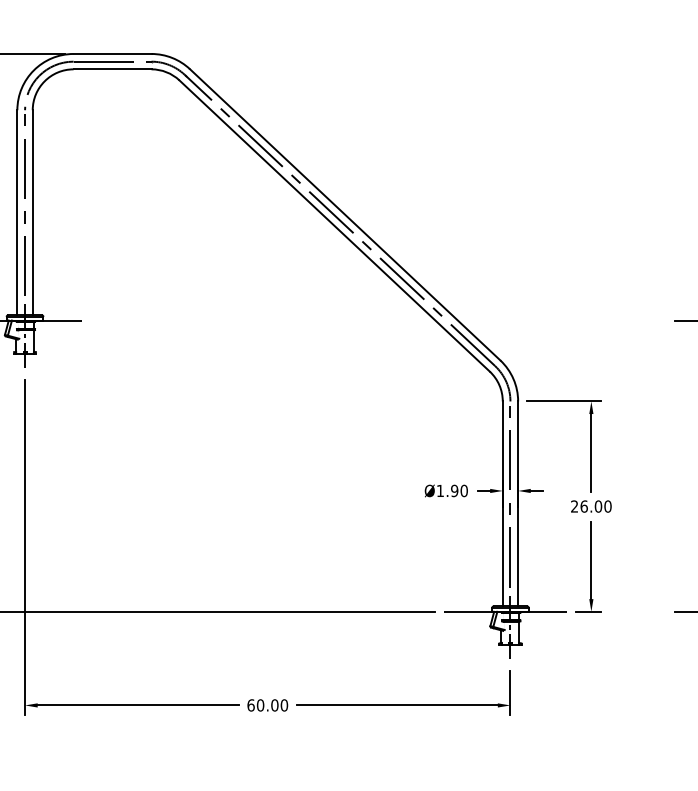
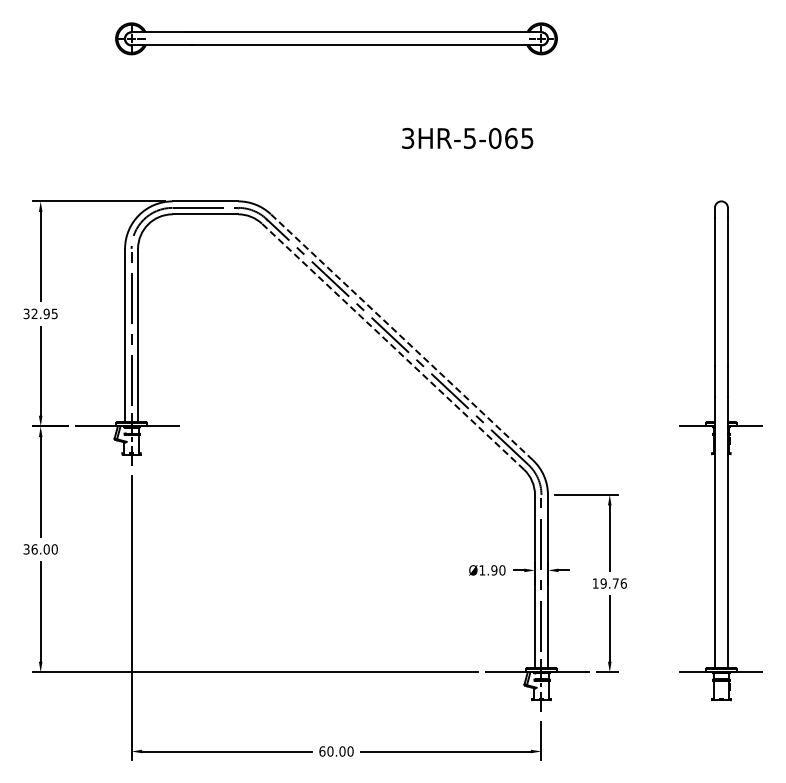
line: (344, 215) -> (401, 337), solid -> dashed
line: (335, 225) -> (393, 346), solid -> dashed
text: (591, 506) -> (609, 583), 26.00 -> 19.76

